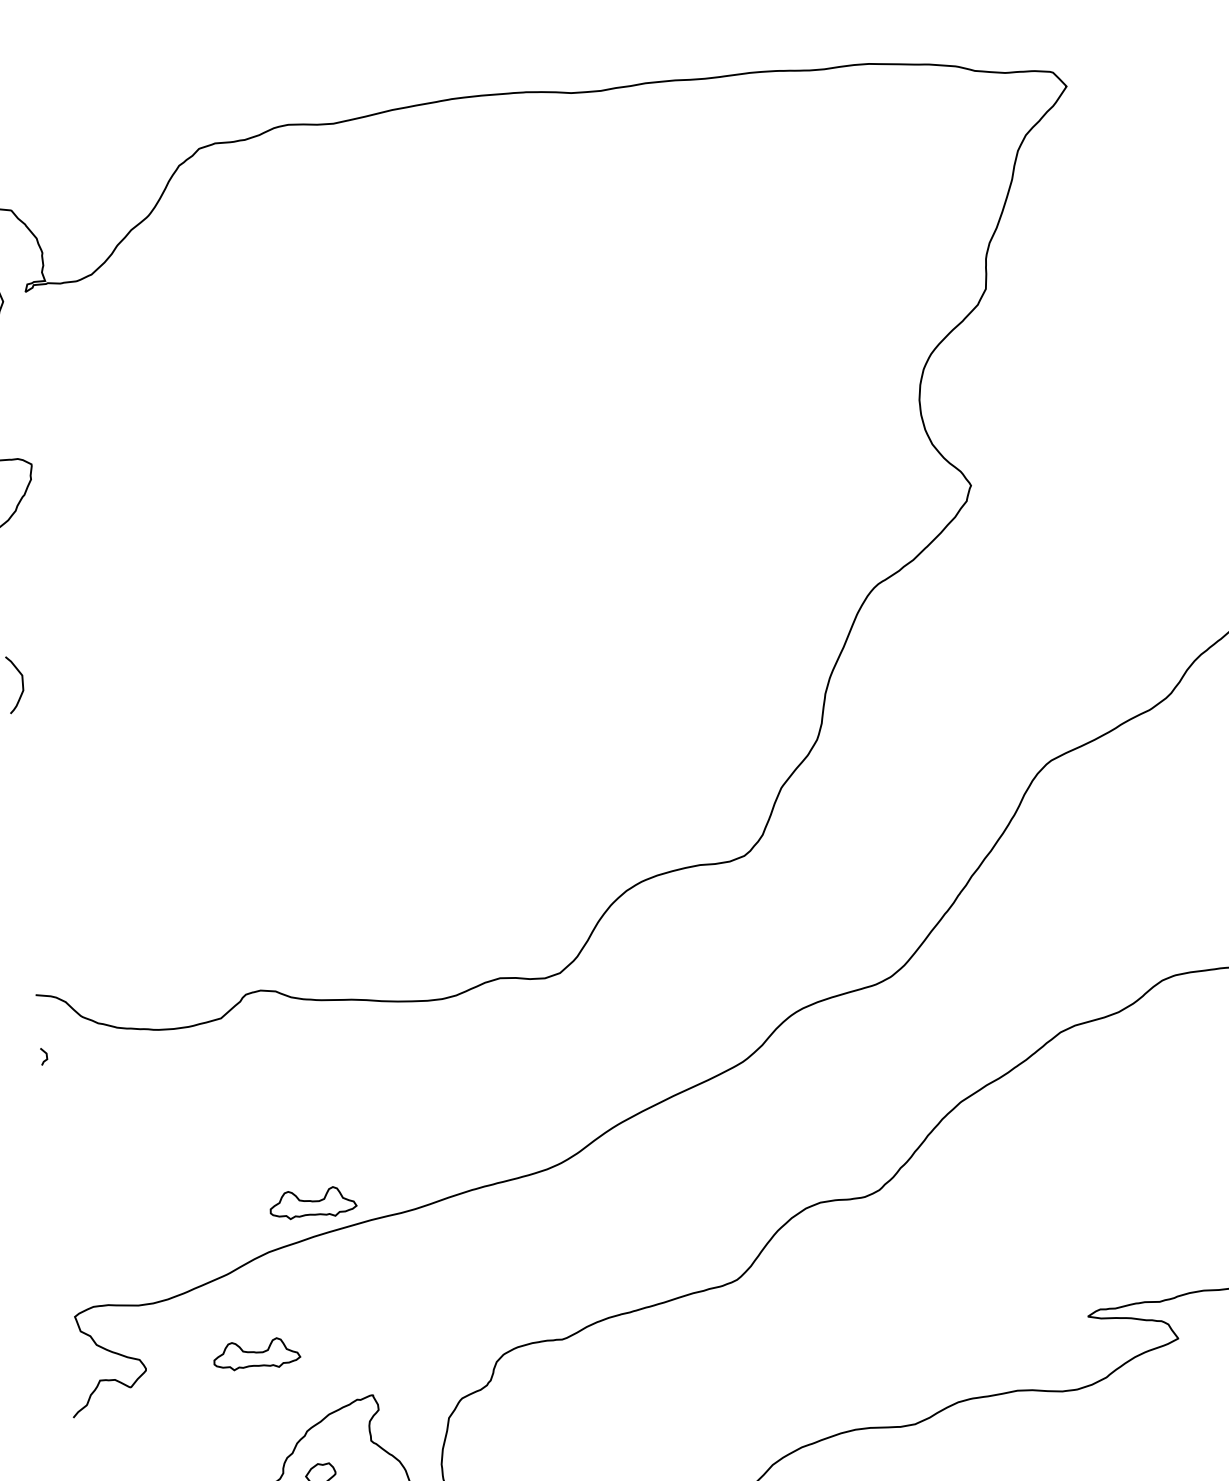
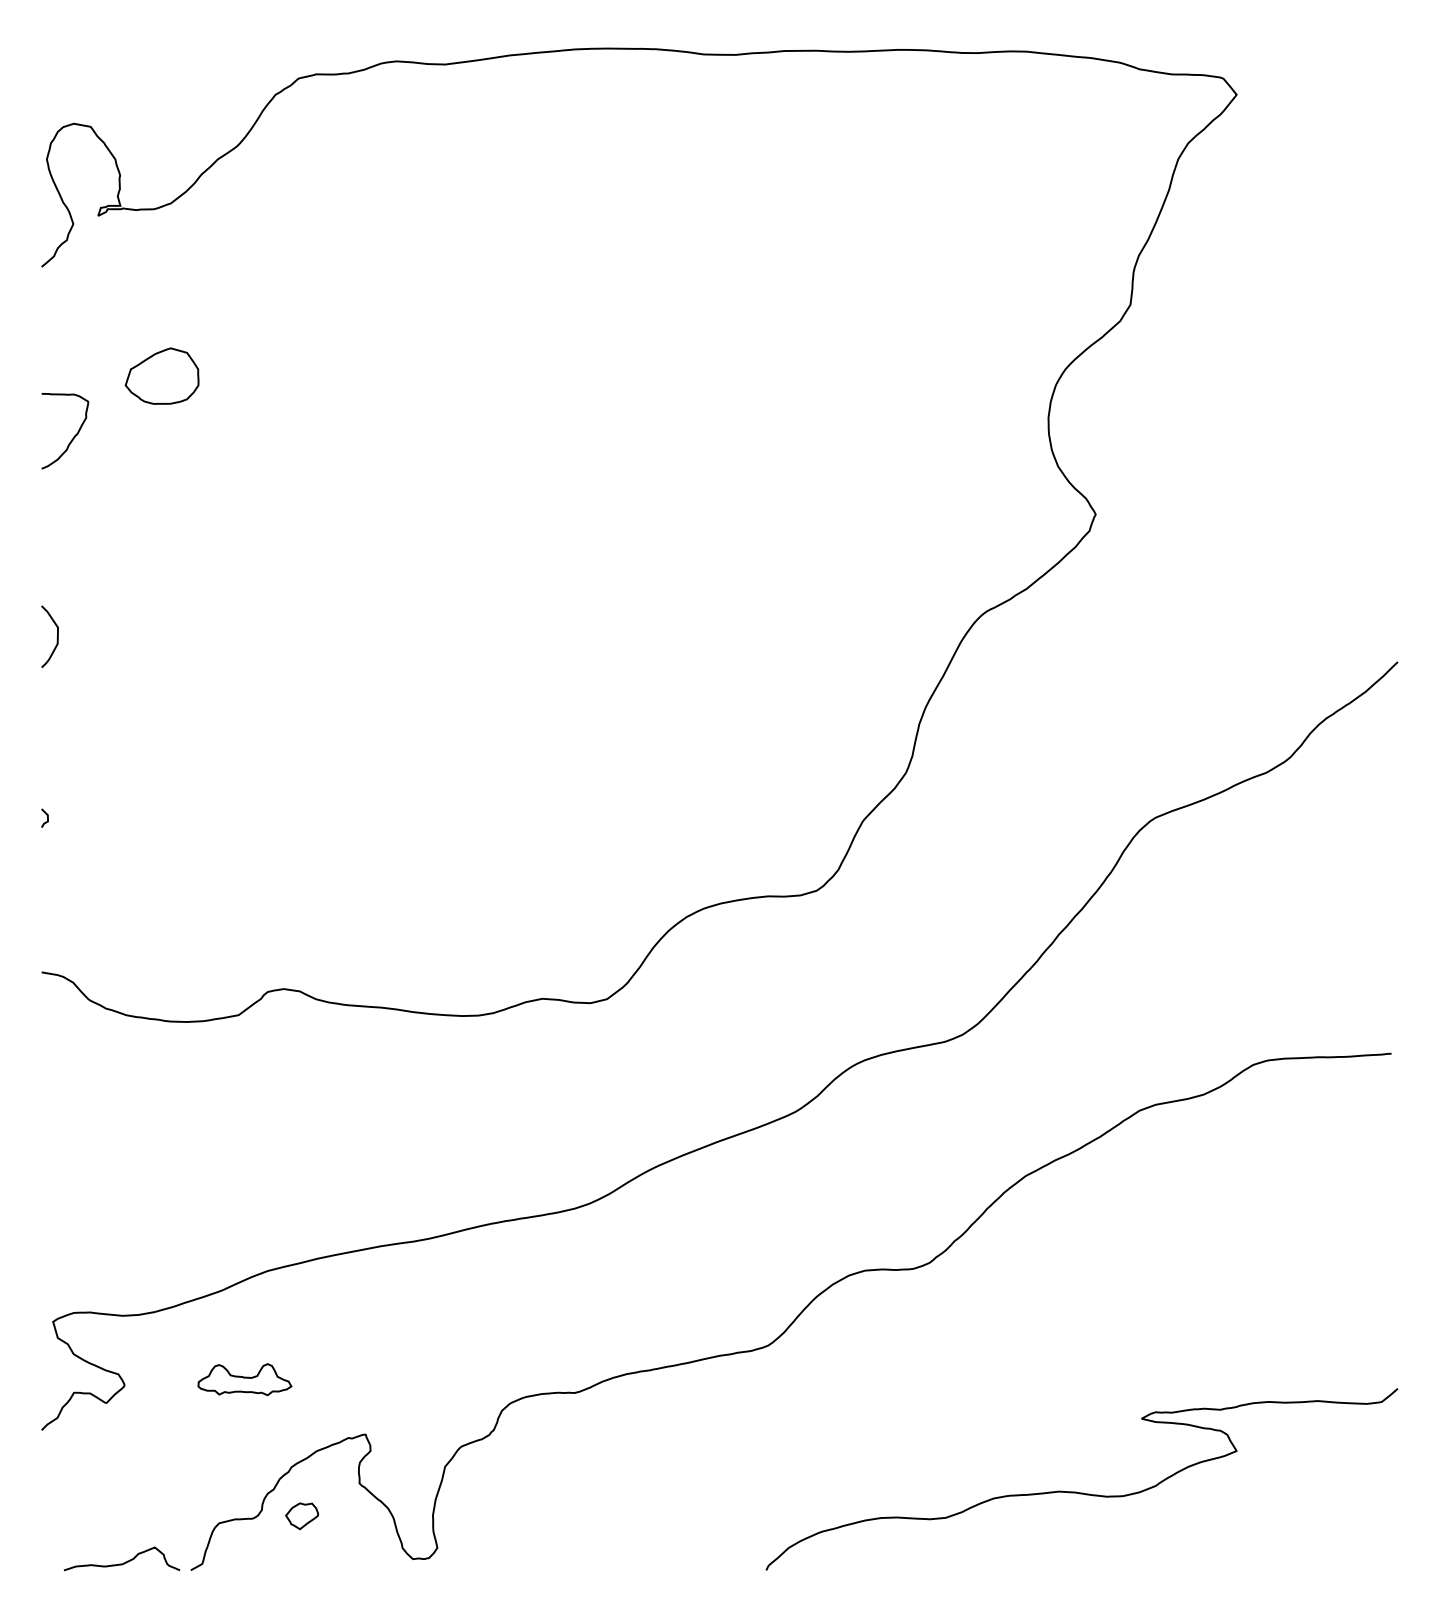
part: (97, 434) -> (161, 375), added
line: (45, 1053) -> (46, 815), moved
part: (312, 1203) -> (319, 1222), removed

